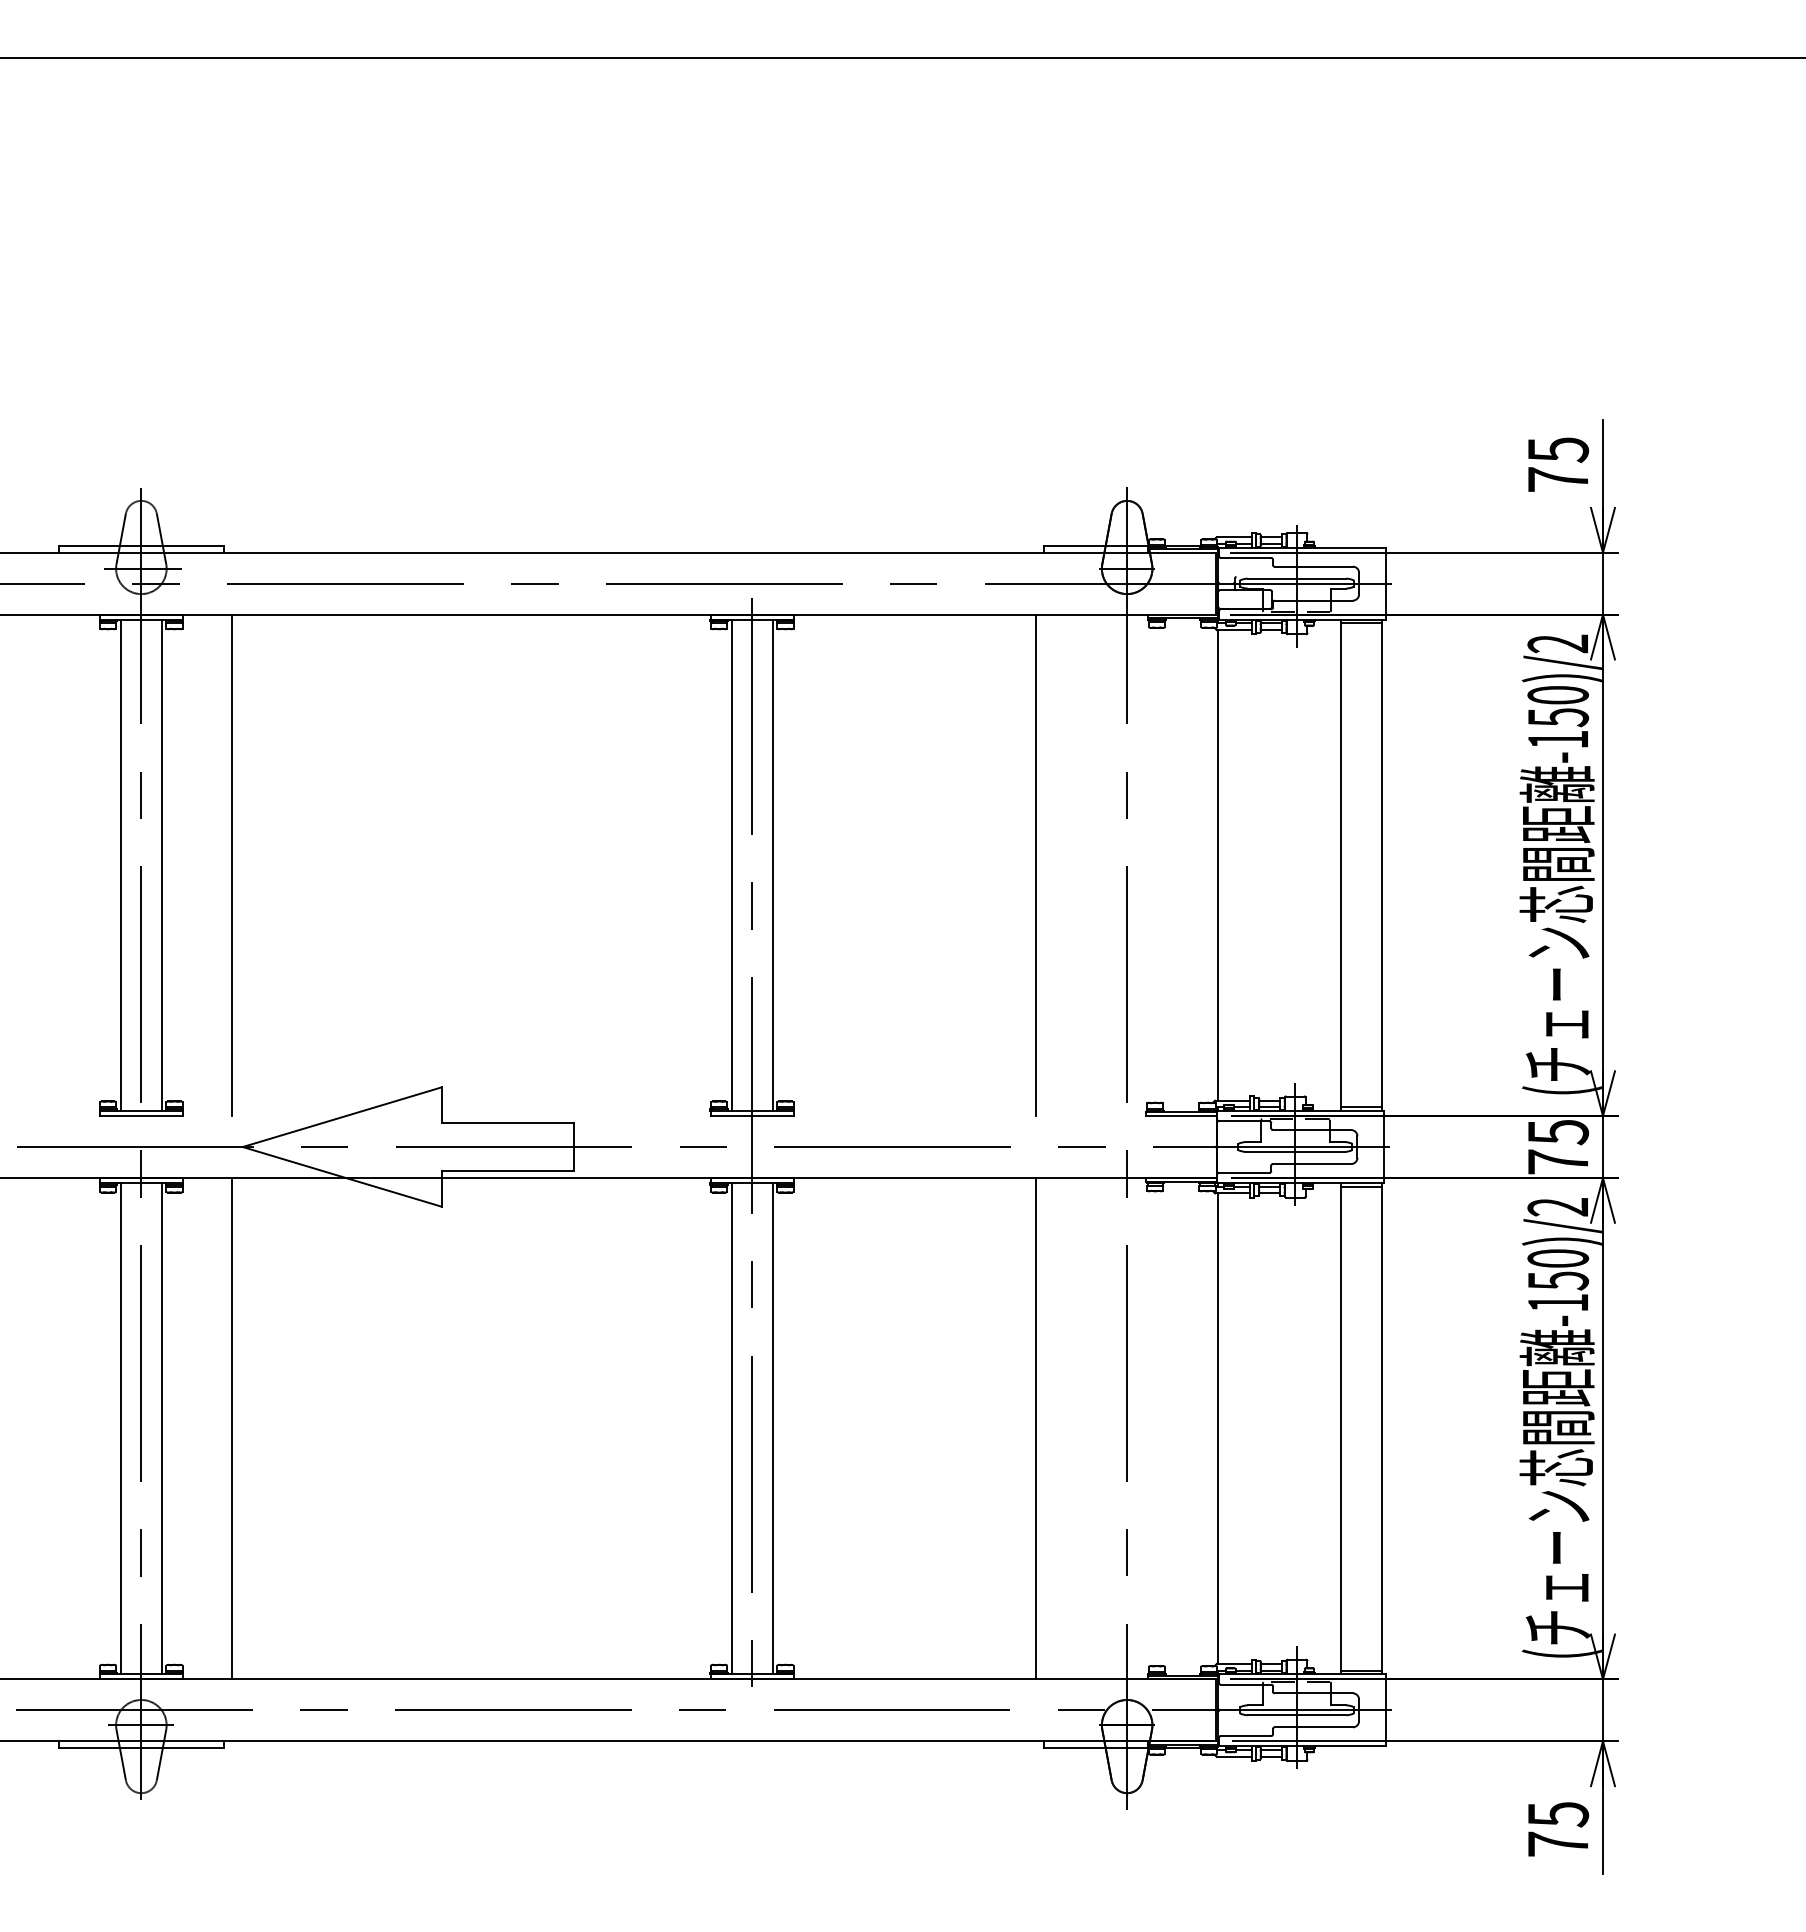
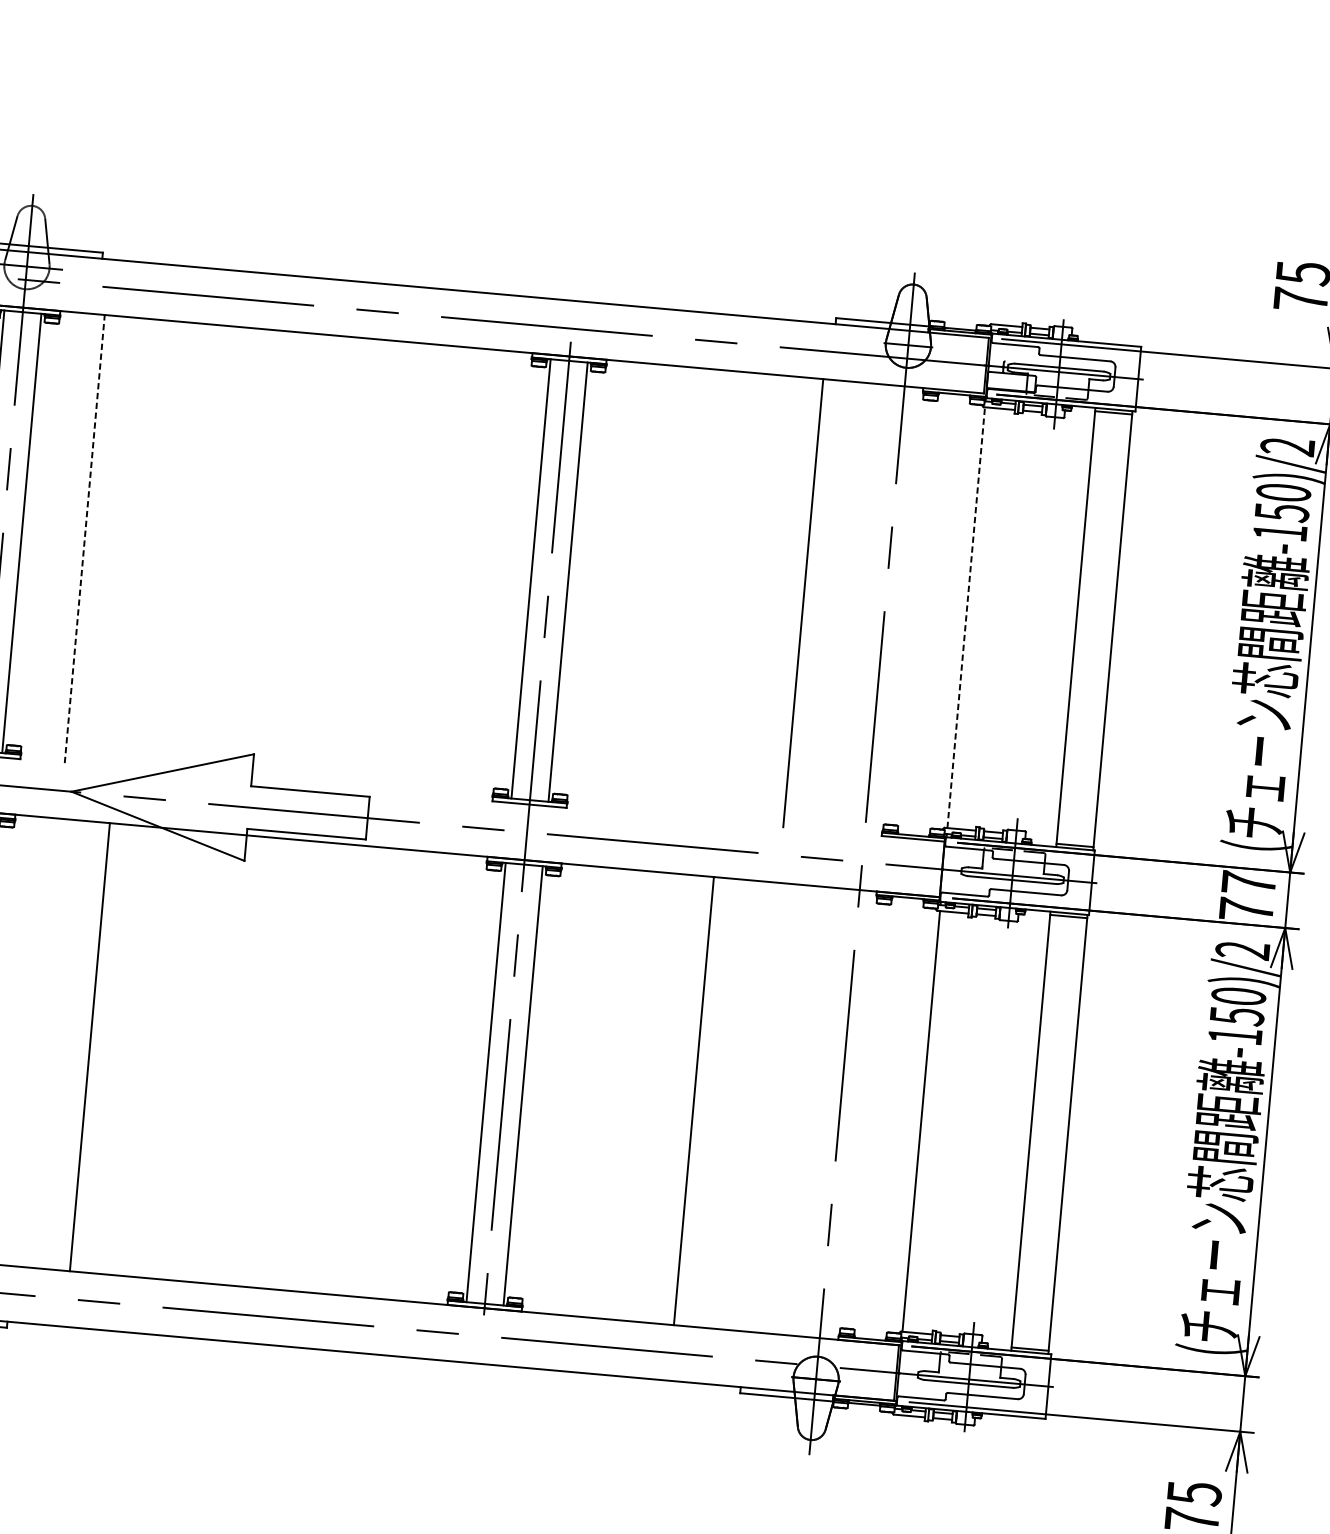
line: (1218, 864) -> (966, 616), solid -> dashed
line: (232, 865) -> (84, 539), solid -> dashed
text: (1558, 1132) -> (1249, 883), 75 -> 77
line: (232, 1428) -> (89, 1047), moved
line: (1036, 1428) -> (694, 1100), moved

